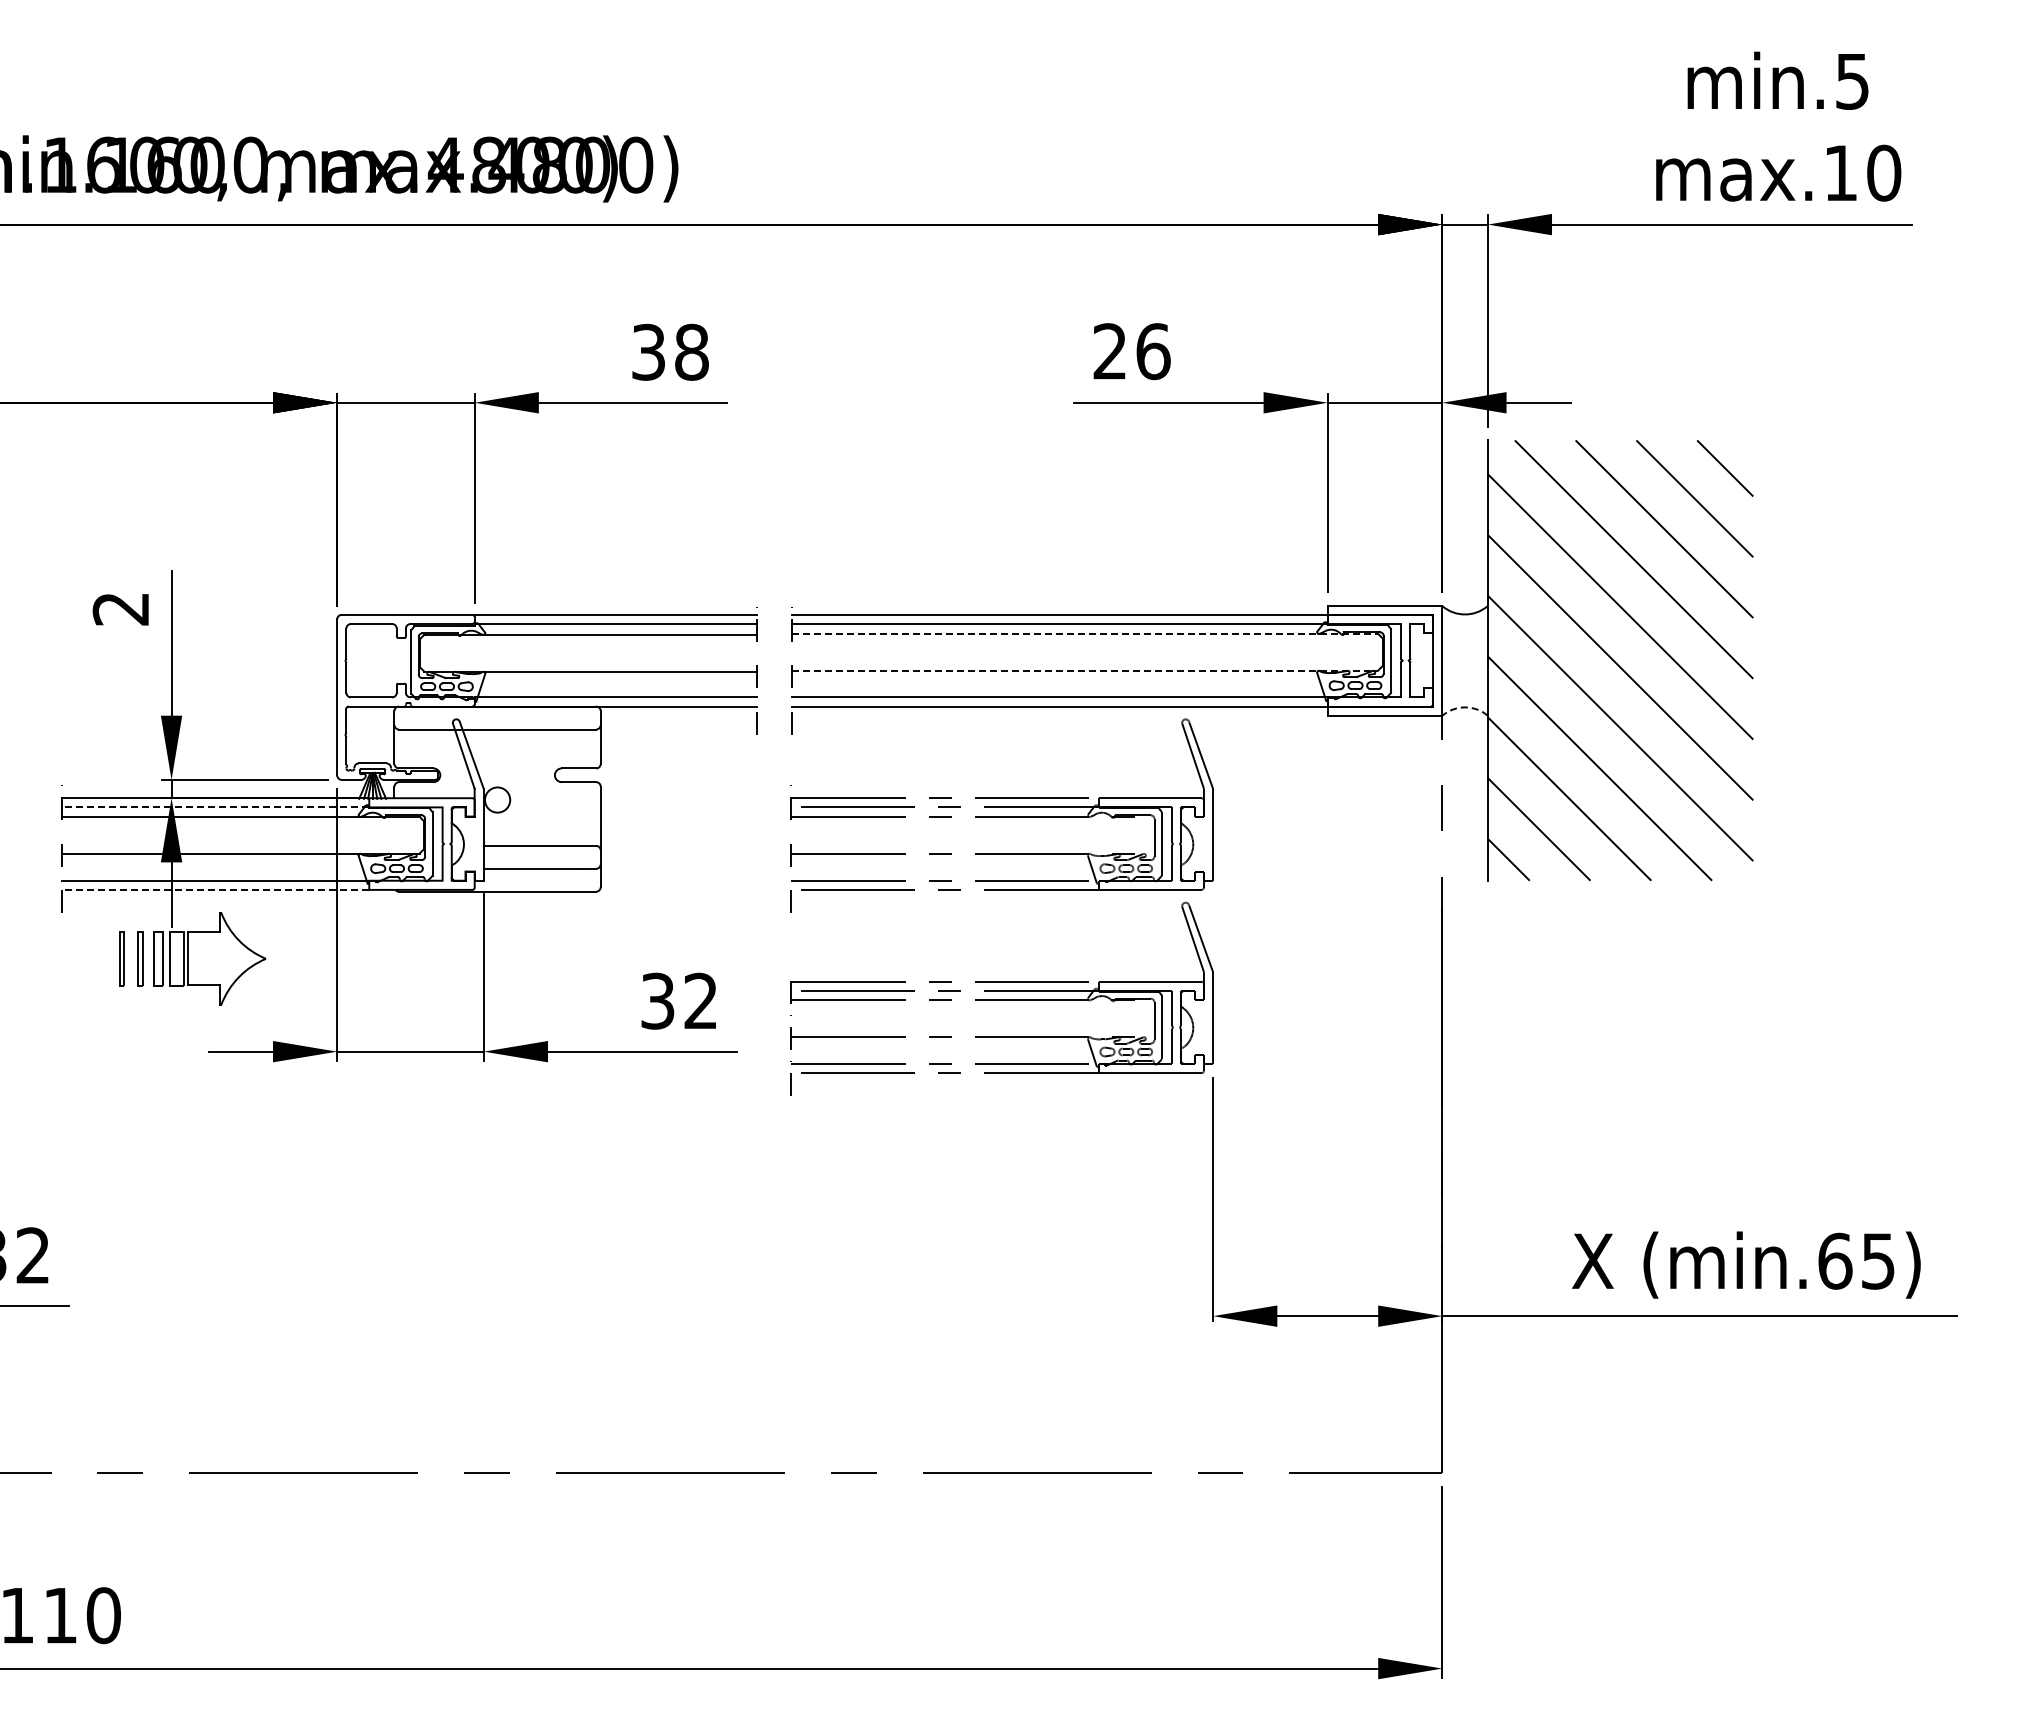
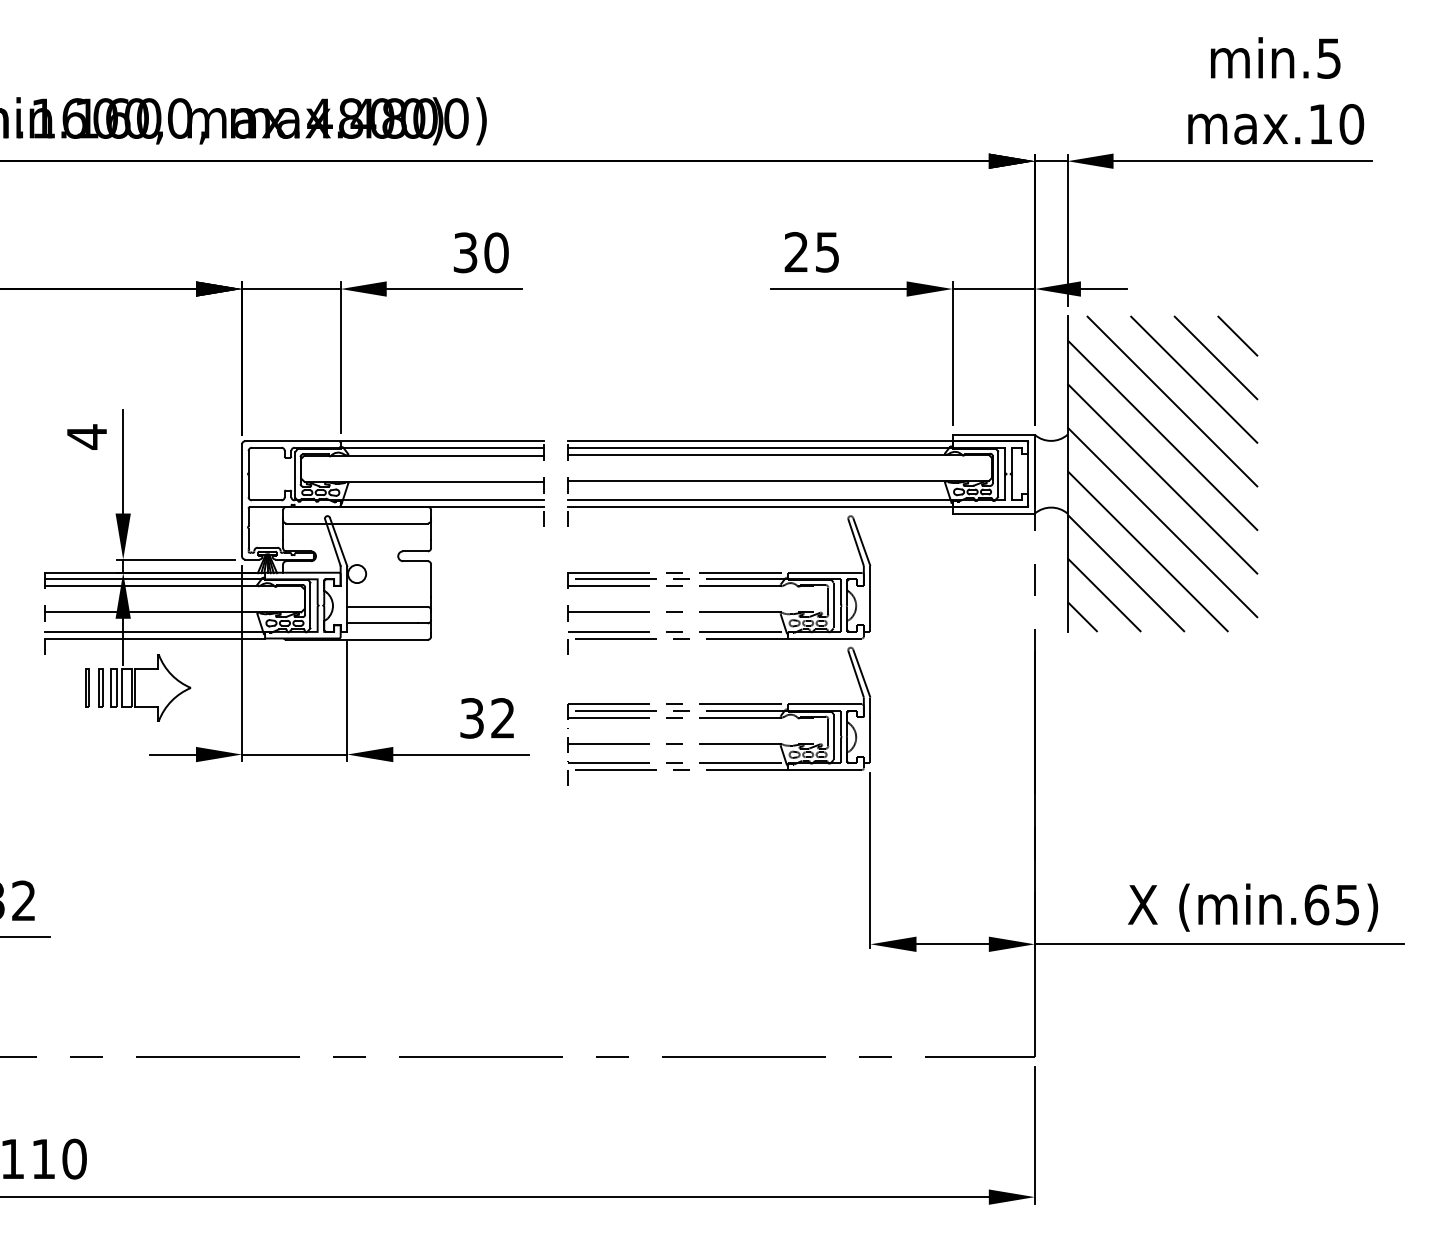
text: (1153, 351) -> (827, 252), 26 -> 25
text: (692, 352) -> (496, 252), 38 -> 30
text: (120, 609) -> (86, 437), 2 -> 4
line: (1085, 633) -> (778, 454), dashed -> solid
line: (1085, 670) -> (778, 481), dashed -> solid
arc: (1465, 707) -> (1051, 507), dashed -> solid
line: (215, 807) -> (154, 579), dashed -> solid
line: (215, 889) -> (154, 638), dashed -> solid

